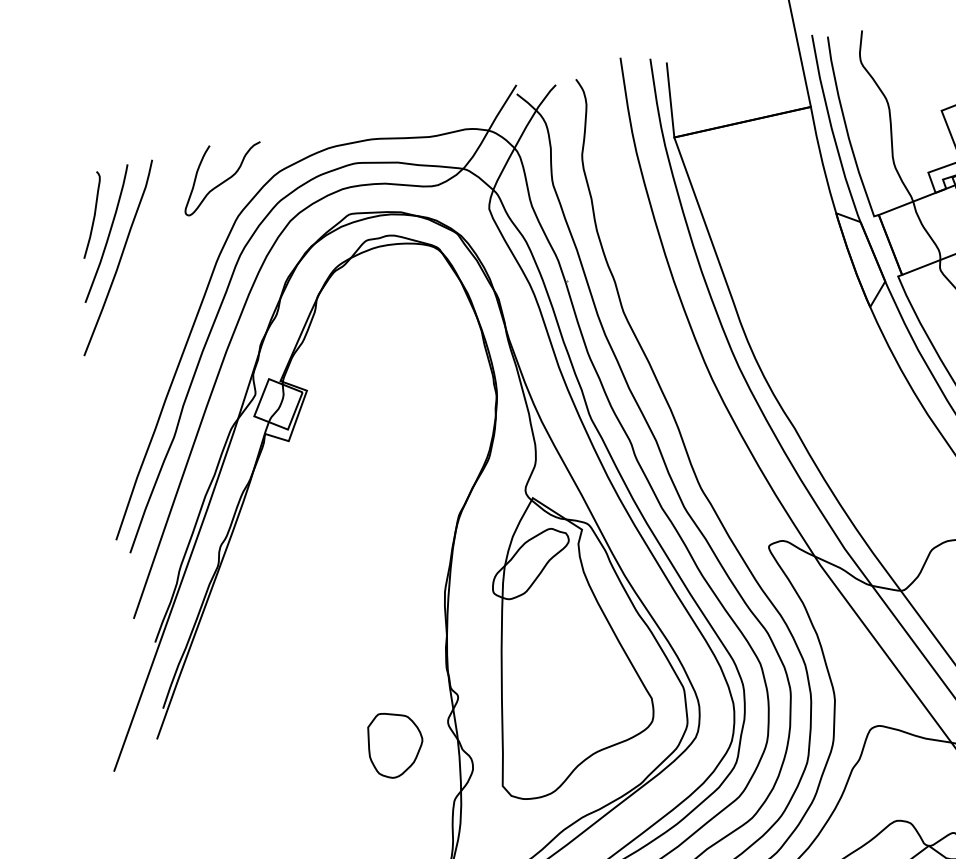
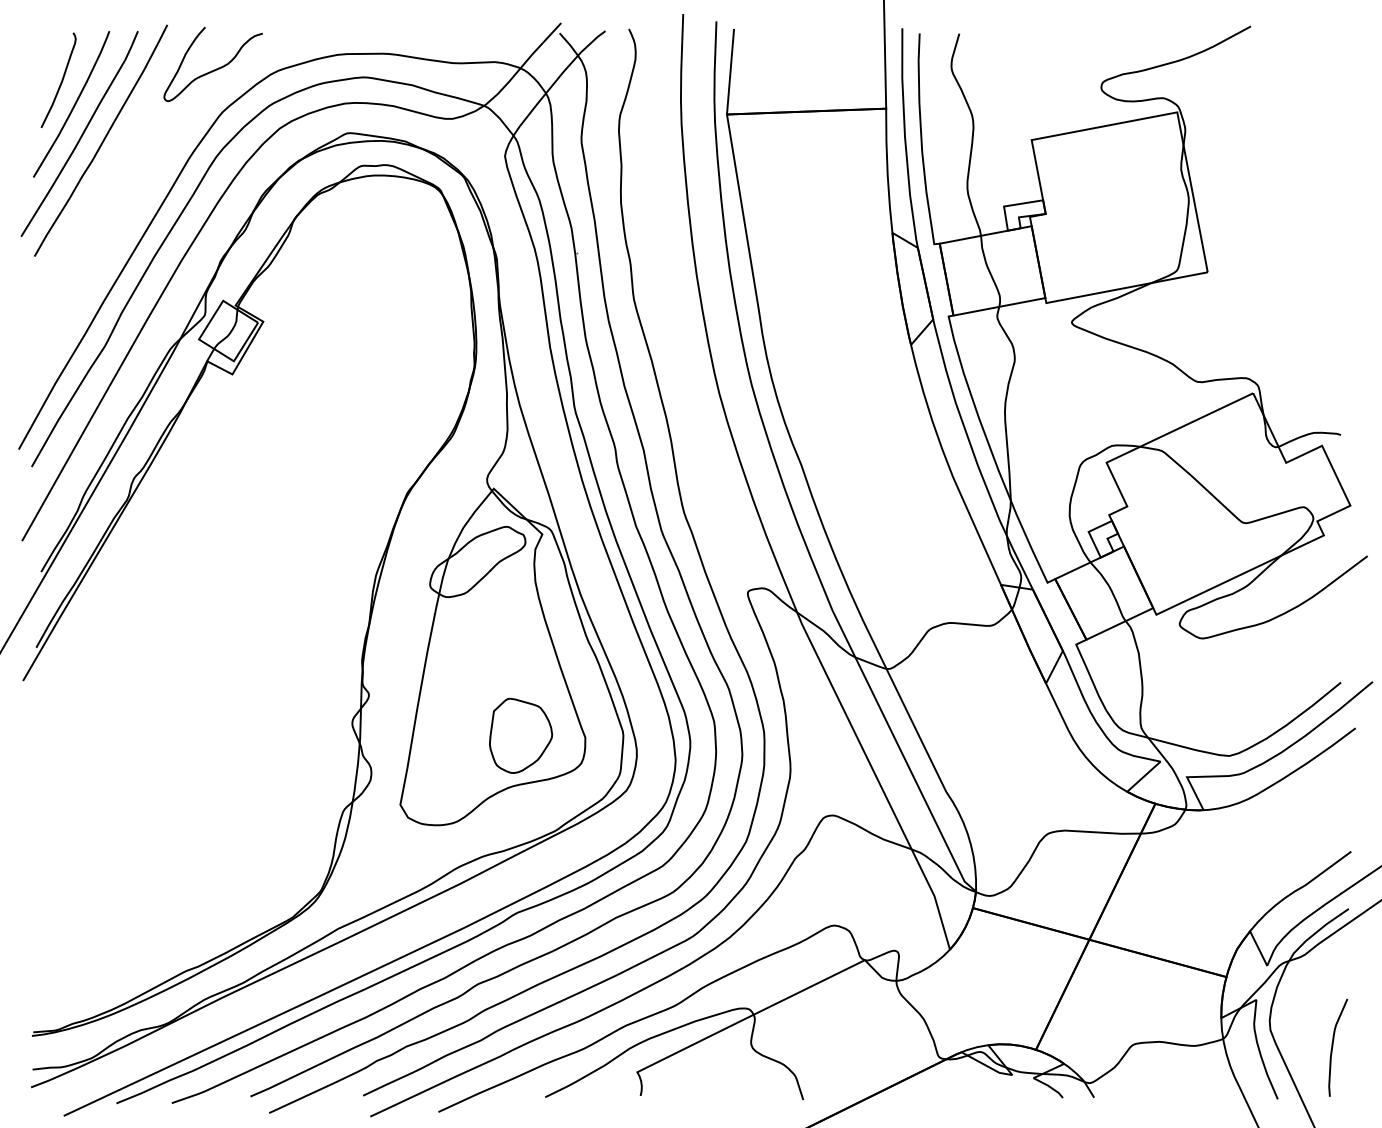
curve: (139, 259) -> (102, 140), added
part: (395, 743) -> (521, 735), moved

